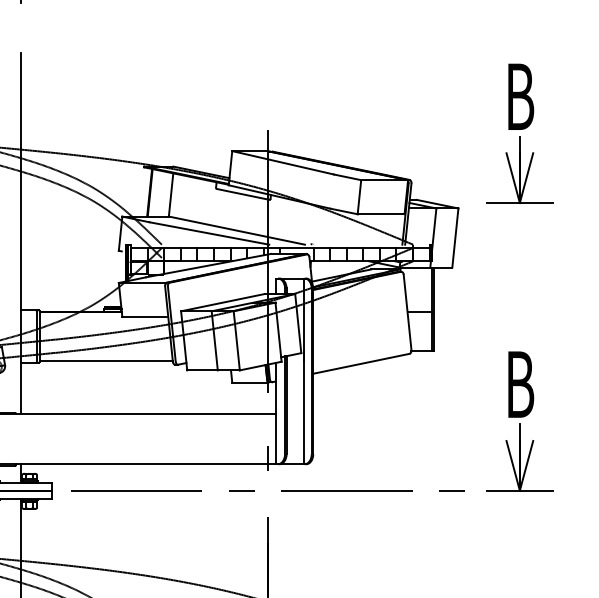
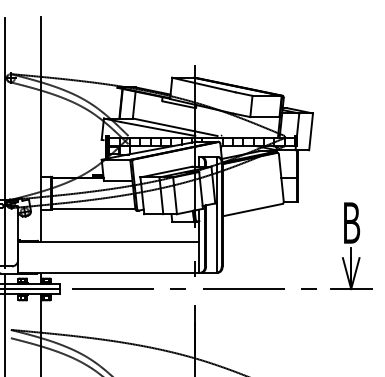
part: (520, 134) -> (351, 67), removed

